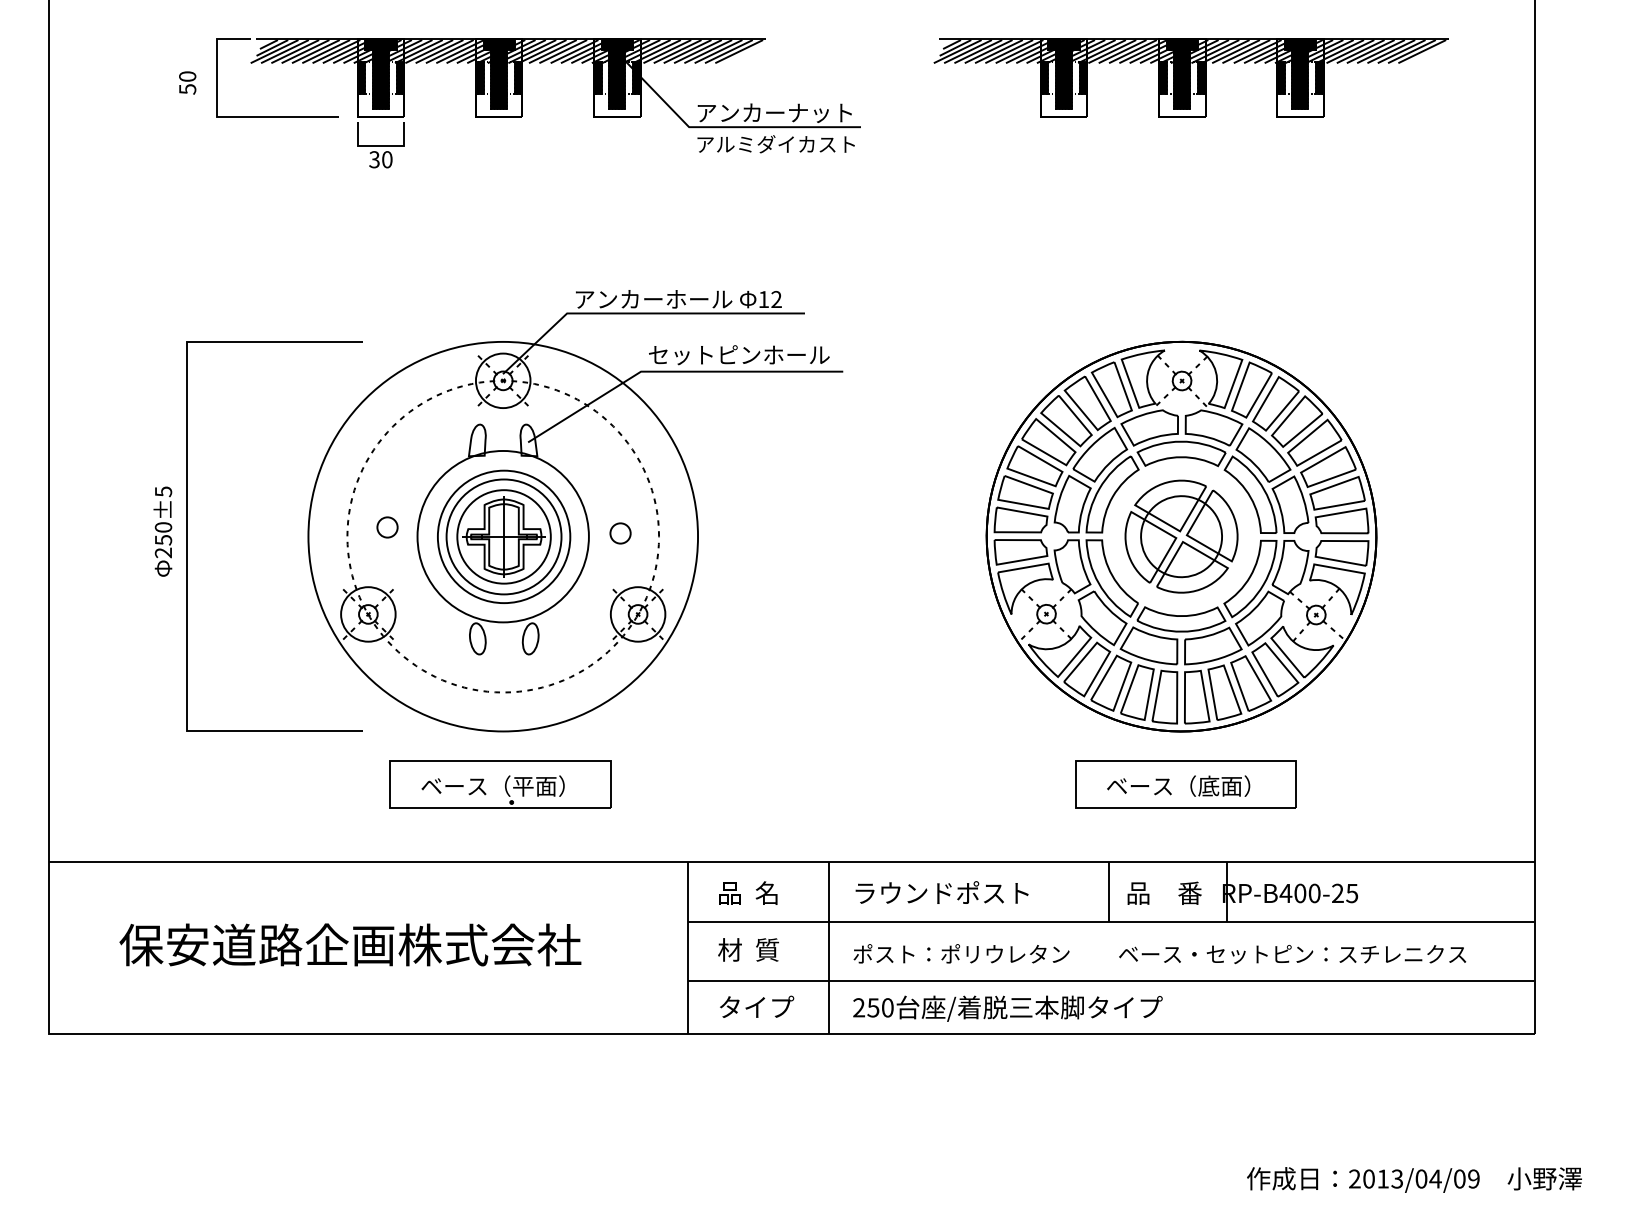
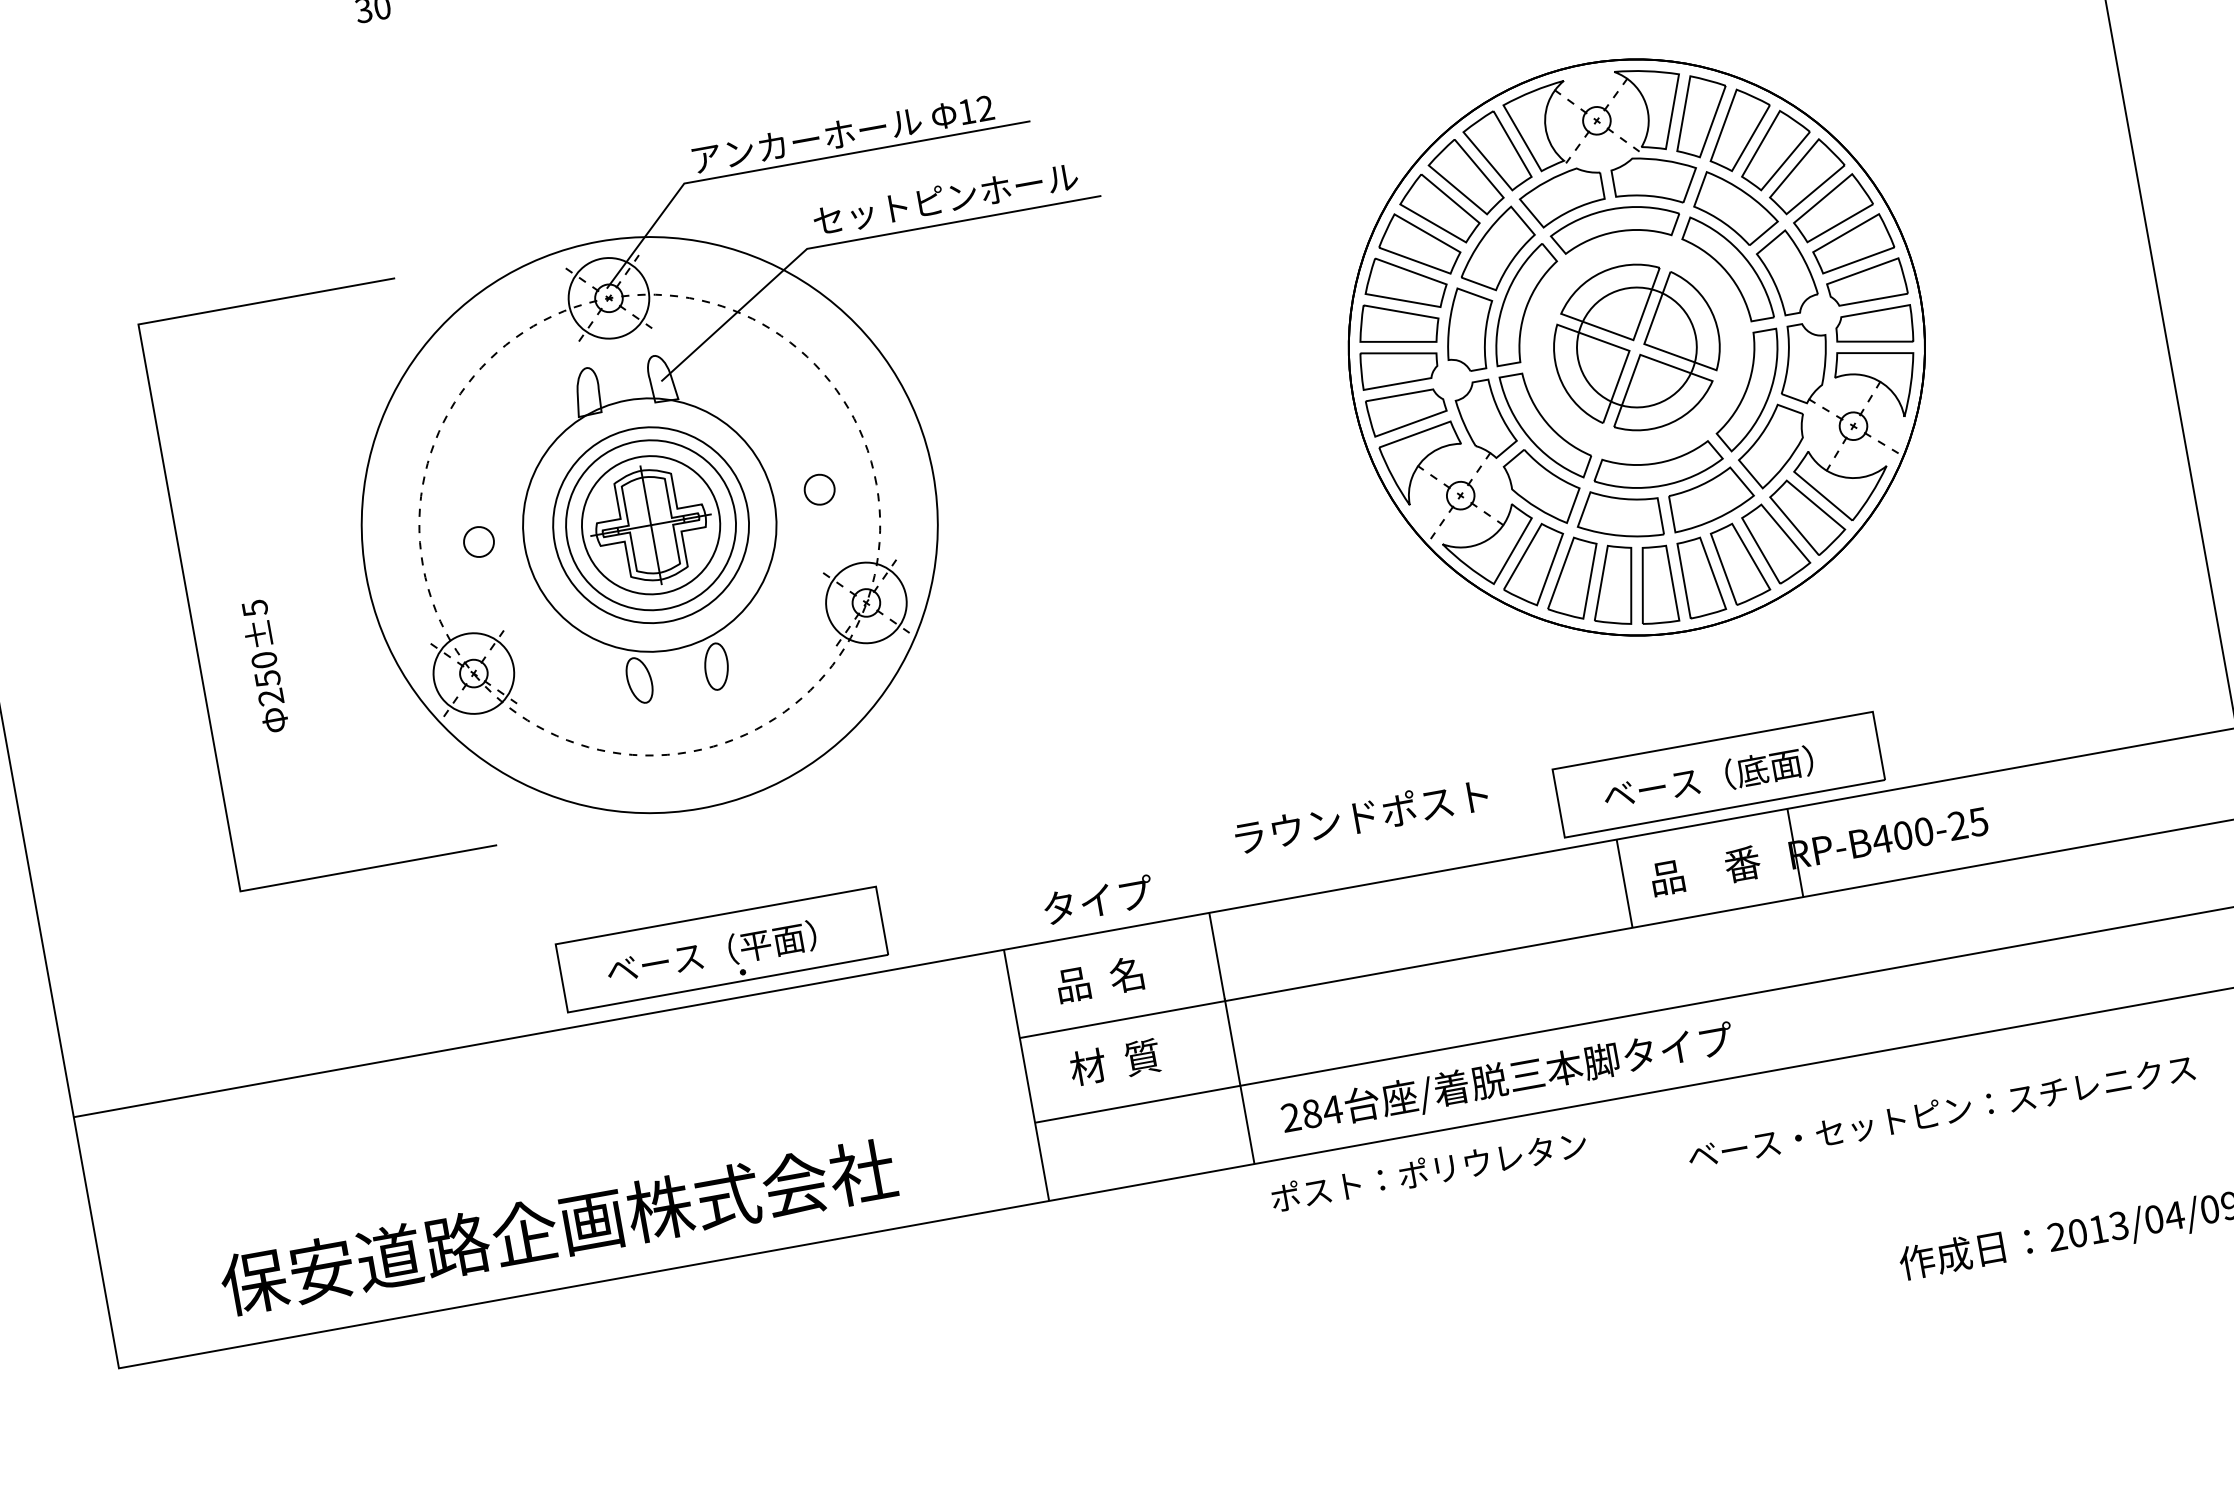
text: (162, 531) -> (263, 666), moved
part: (500, 784) -> (721, 949), moved
part: (1185, 784) -> (1718, 774), moved
text: (941, 892) -> (1360, 816), moved
text: (350, 944) -> (558, 1226), moved
text: (961, 953) -> (1428, 1170), moved
text: (1292, 954) -> (1941, 1112), moved
text: (757, 1006) -> (1099, 899), moved
text: (880, 1007) -> (1322, 1111), 250 -> 284

